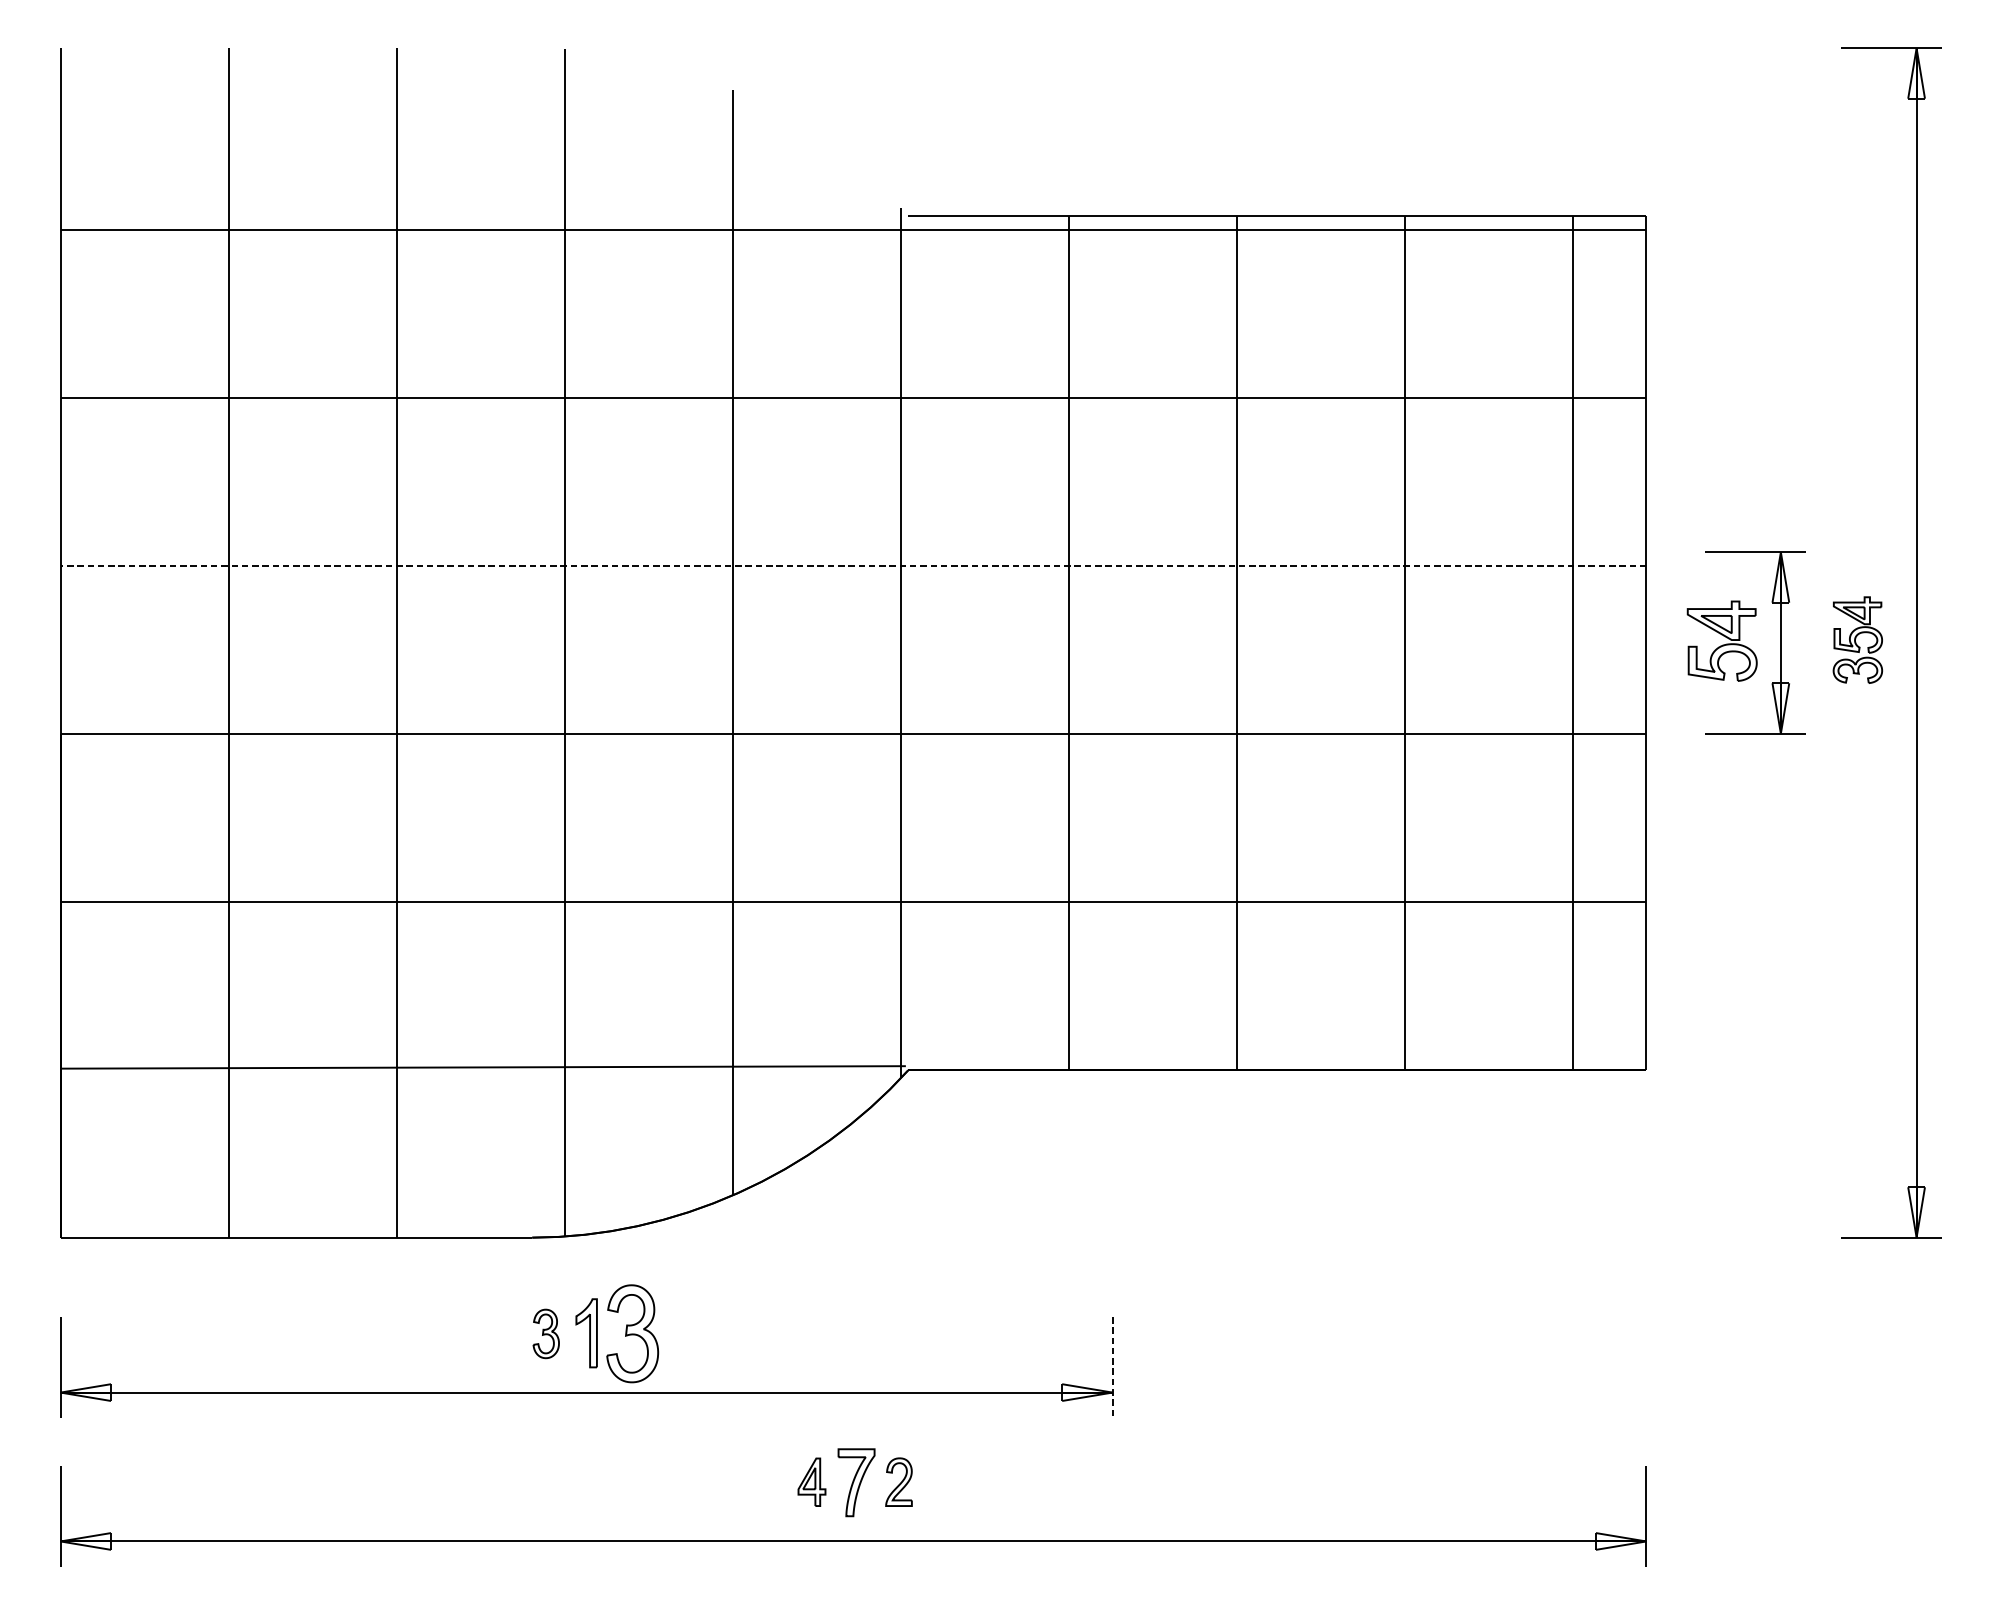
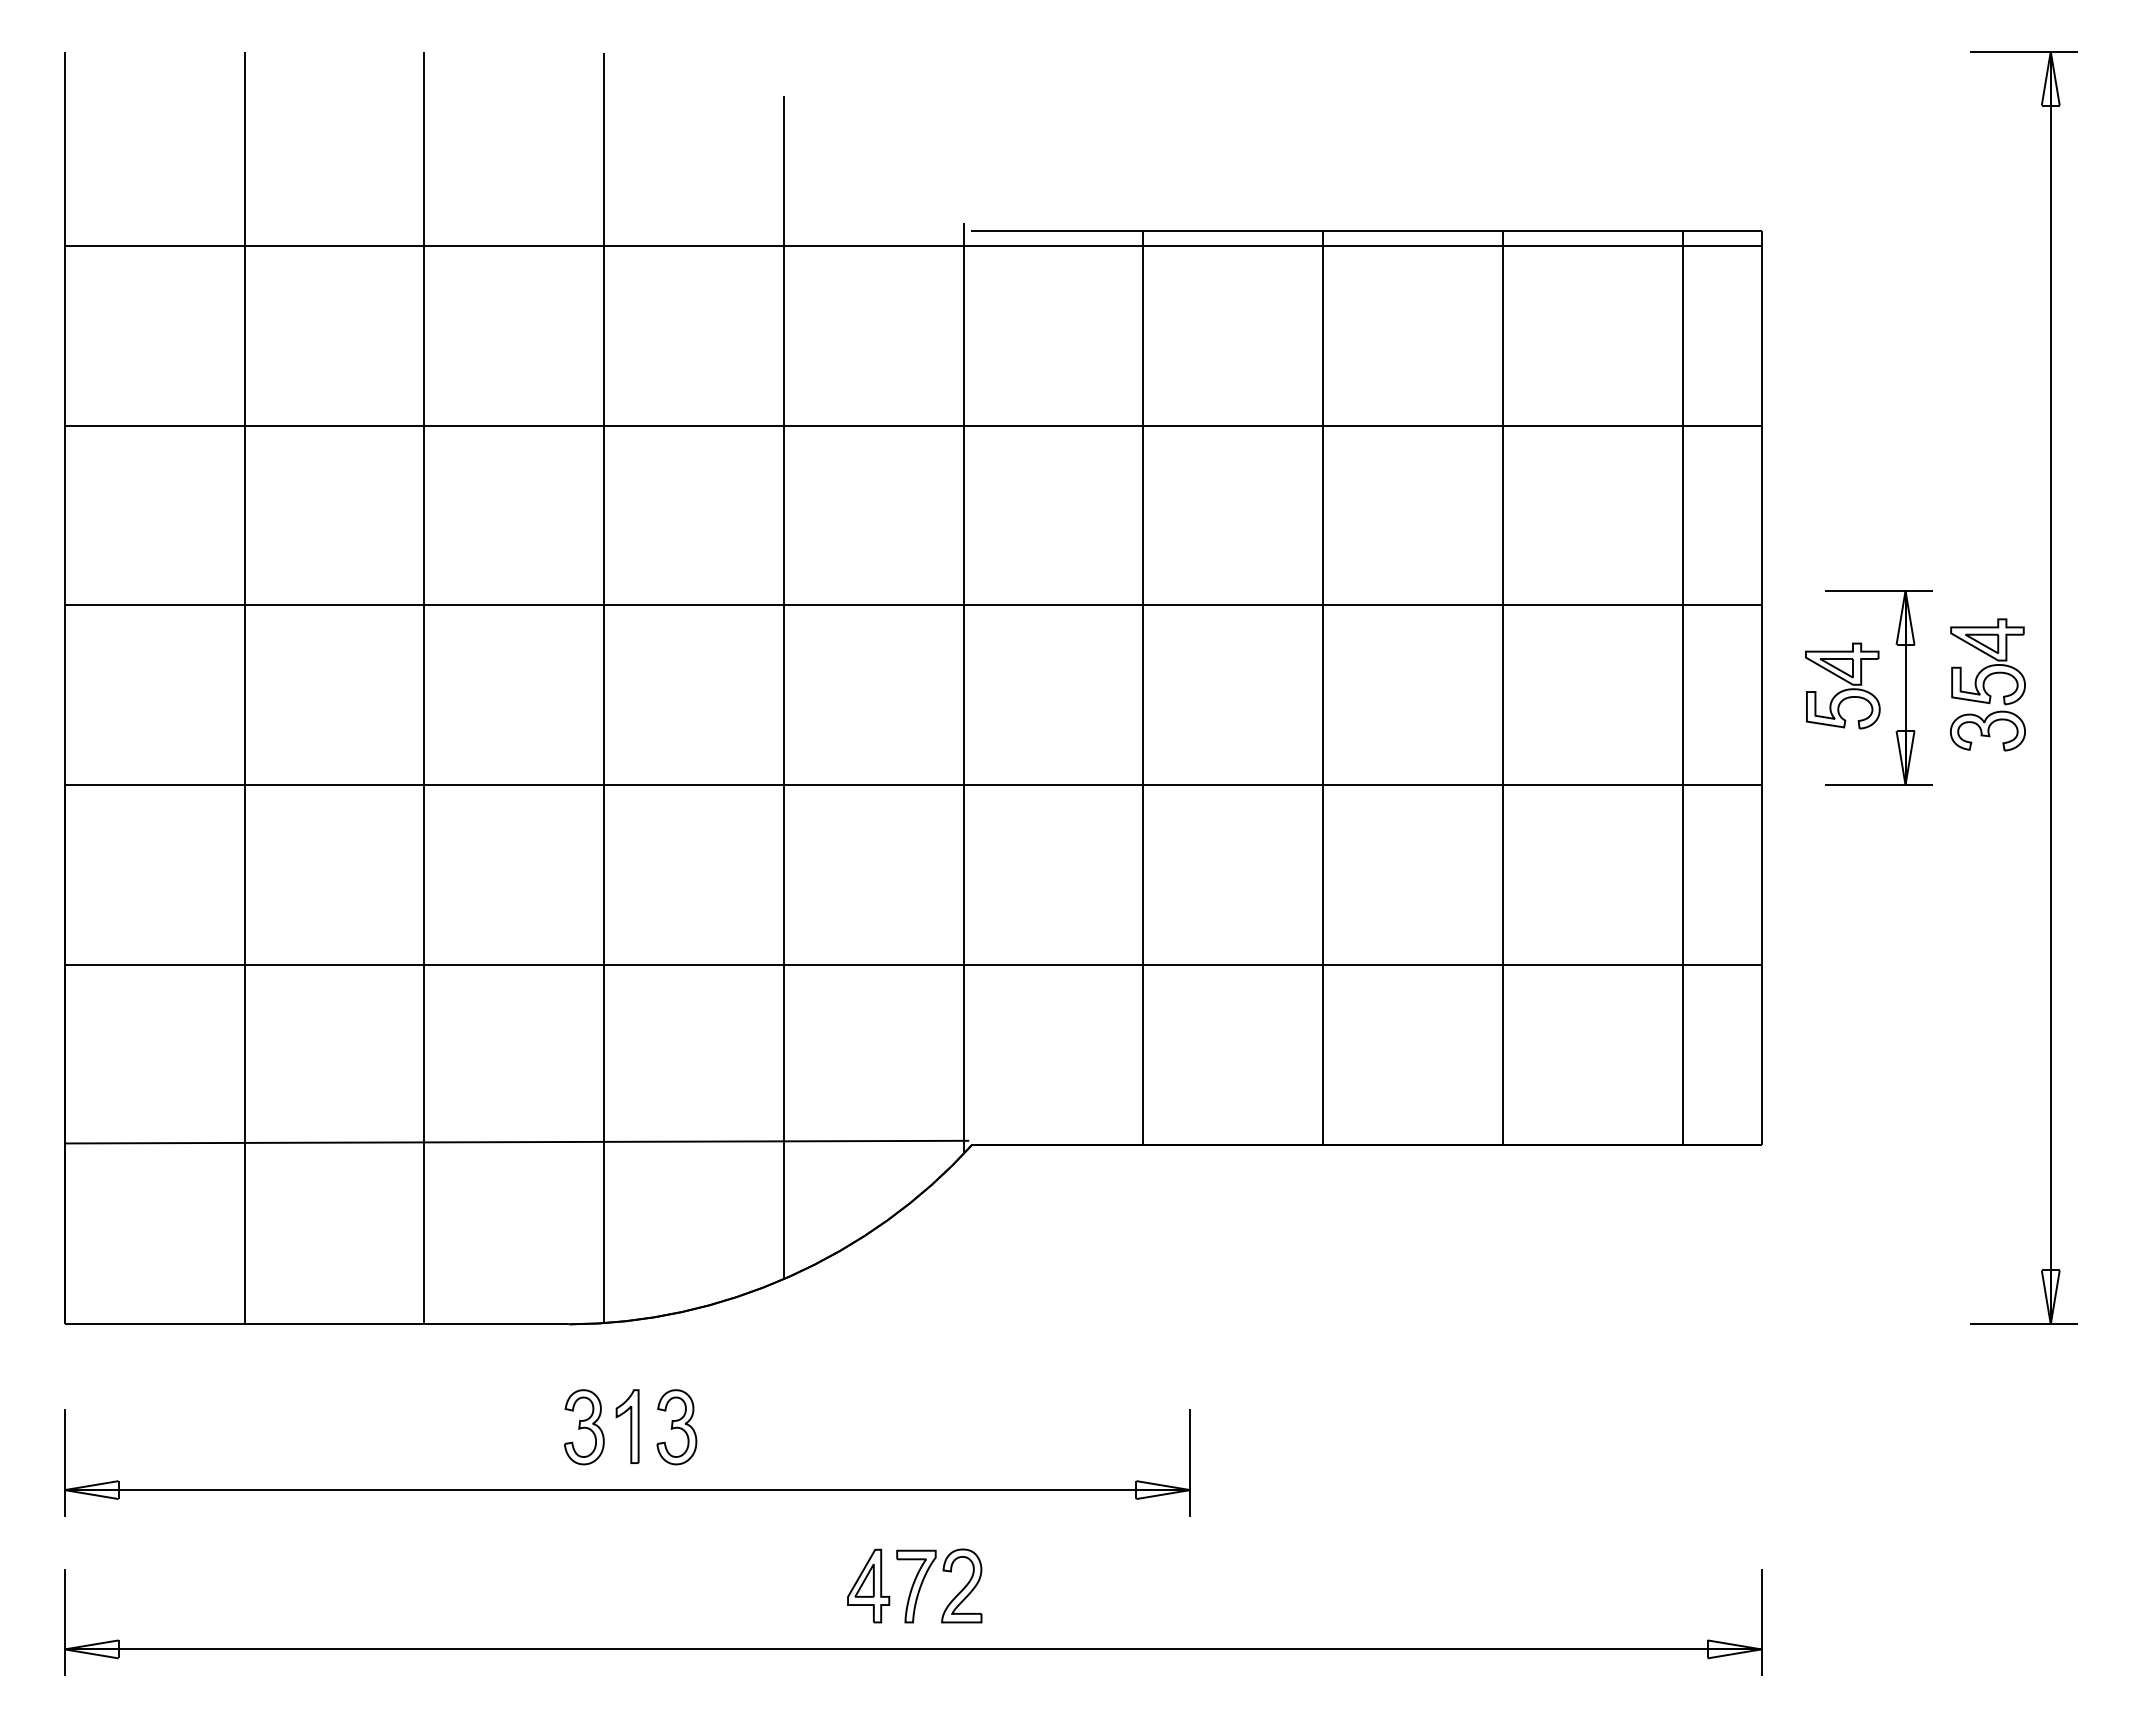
line: (852, 565) -> (912, 605), dashed -> solid
part: (1857, 639) -> (1987, 684), size x1.43
part: (546, 1334) -> (584, 1427), size x1.43
part: (632, 1334) -> (676, 1427), size x0.71
line: (1112, 1367) -> (1190, 1463), dashed -> solid
part: (811, 1481) -> (868, 1585), size x1.43
part: (898, 1481) -> (961, 1585), size x1.43

